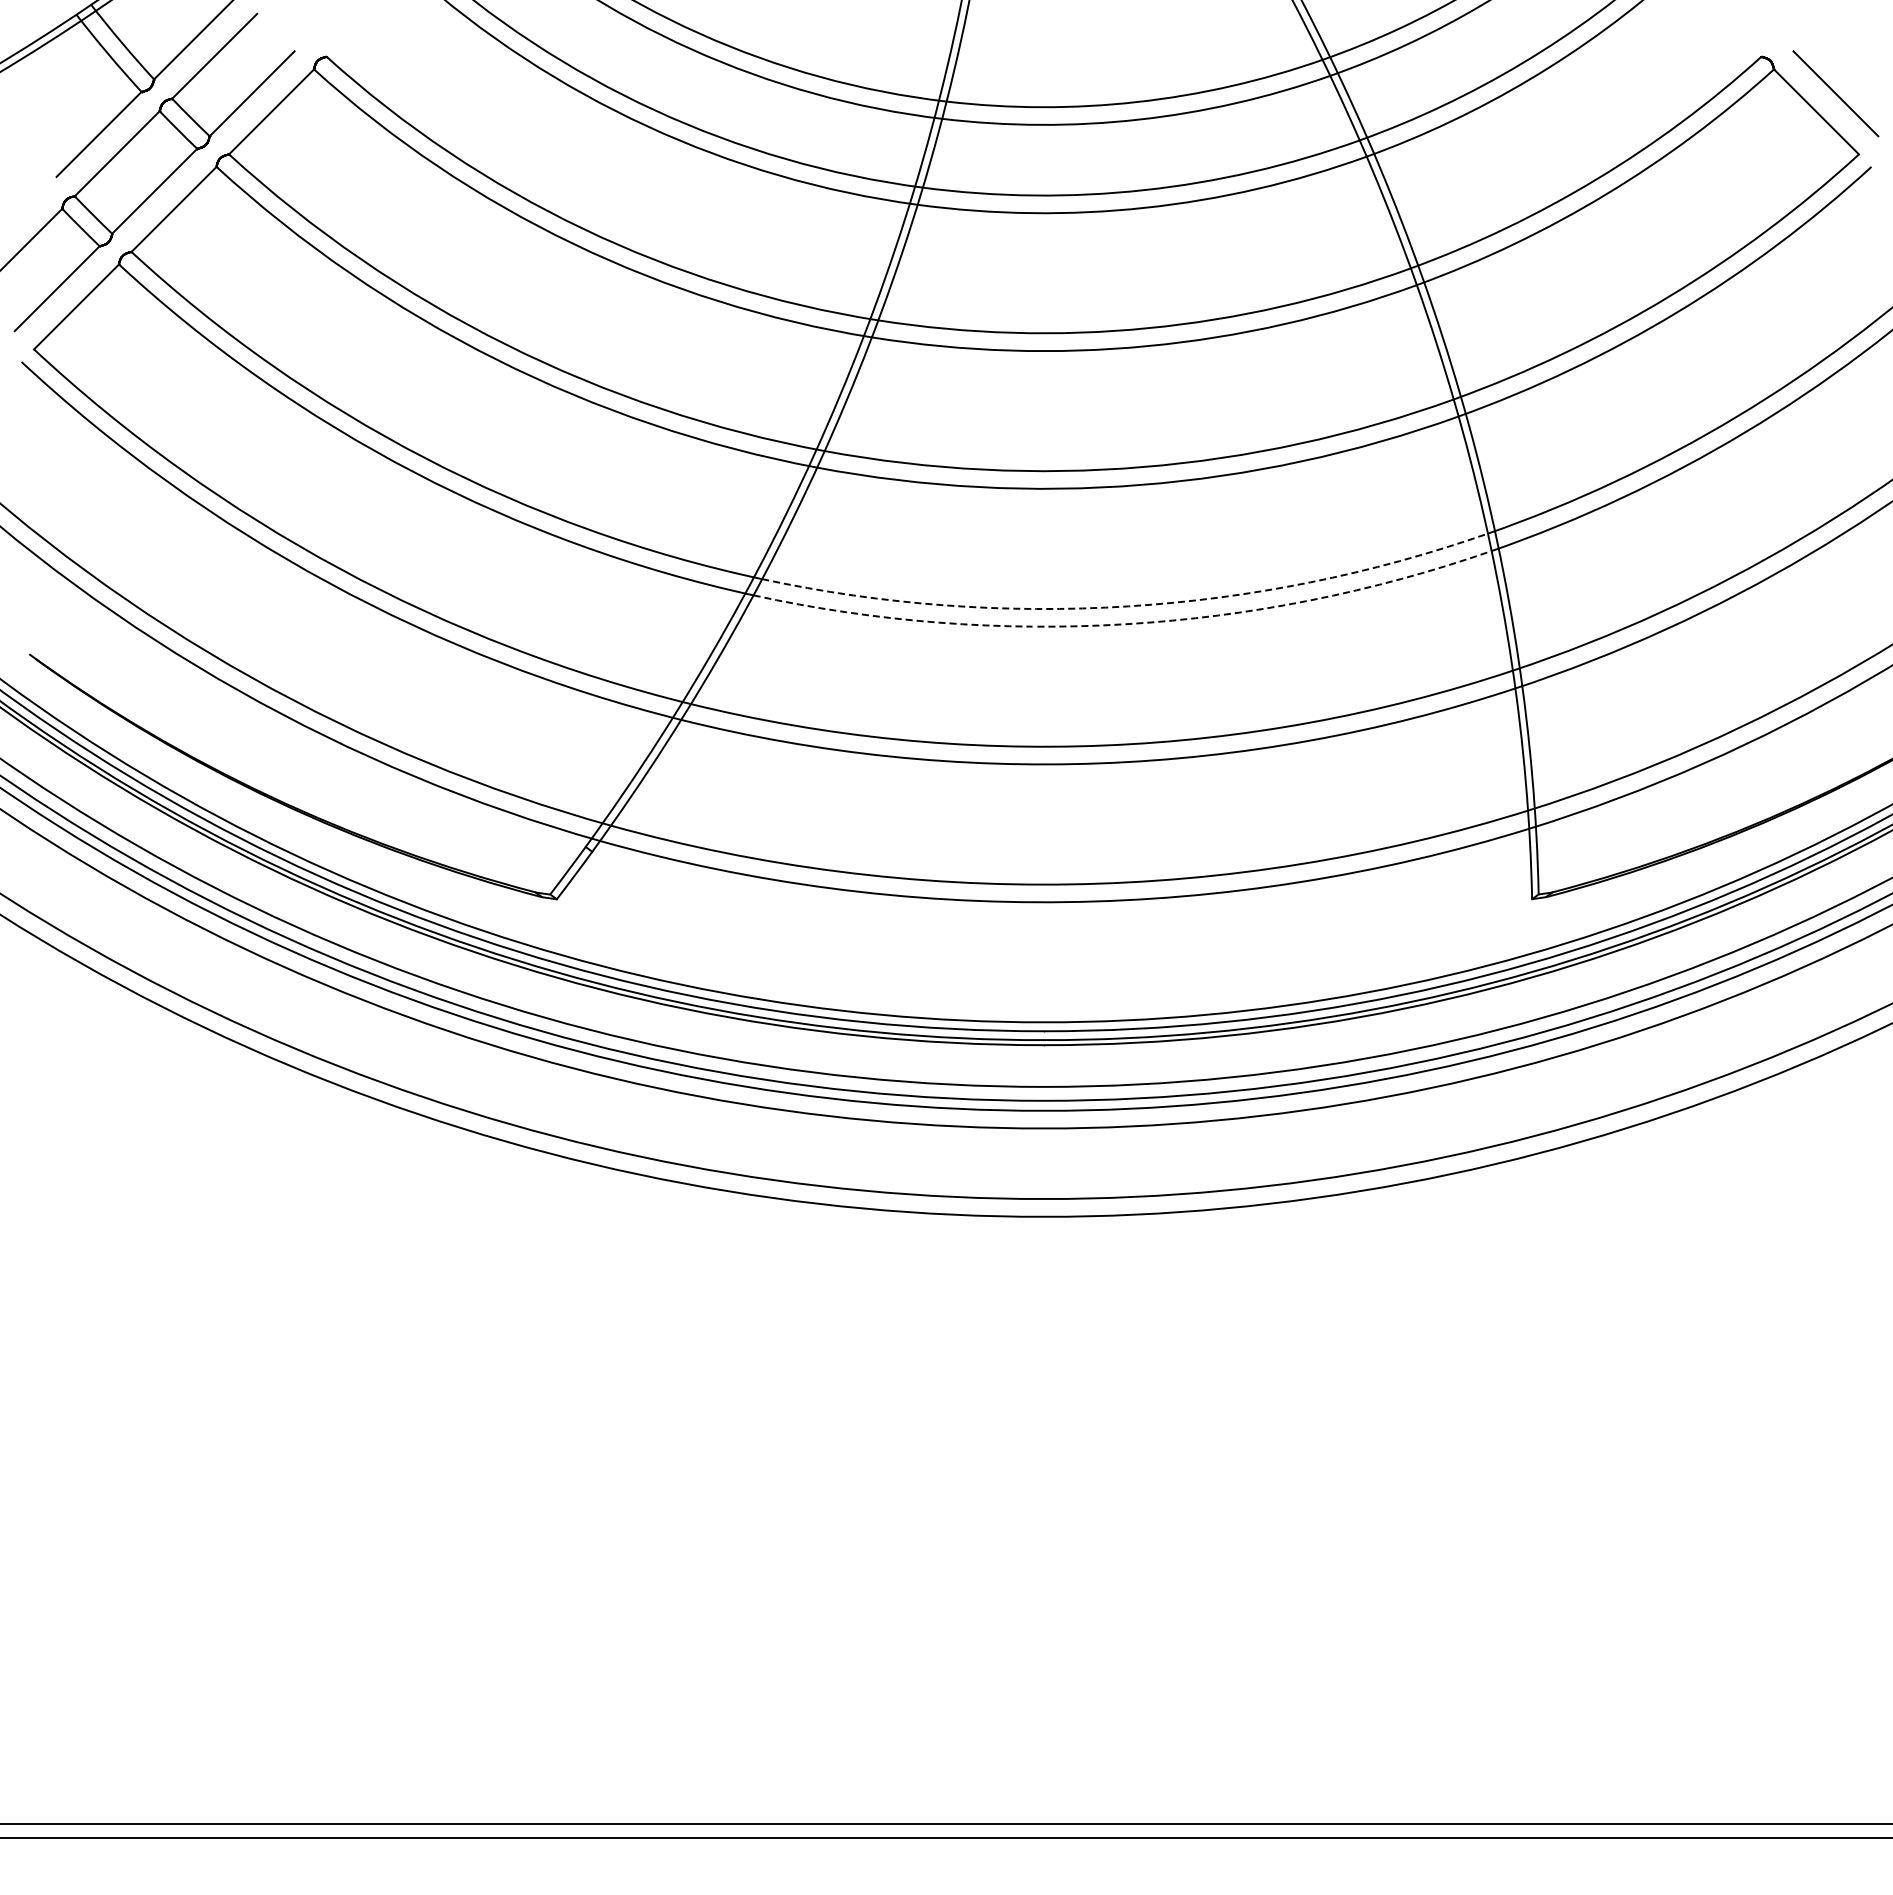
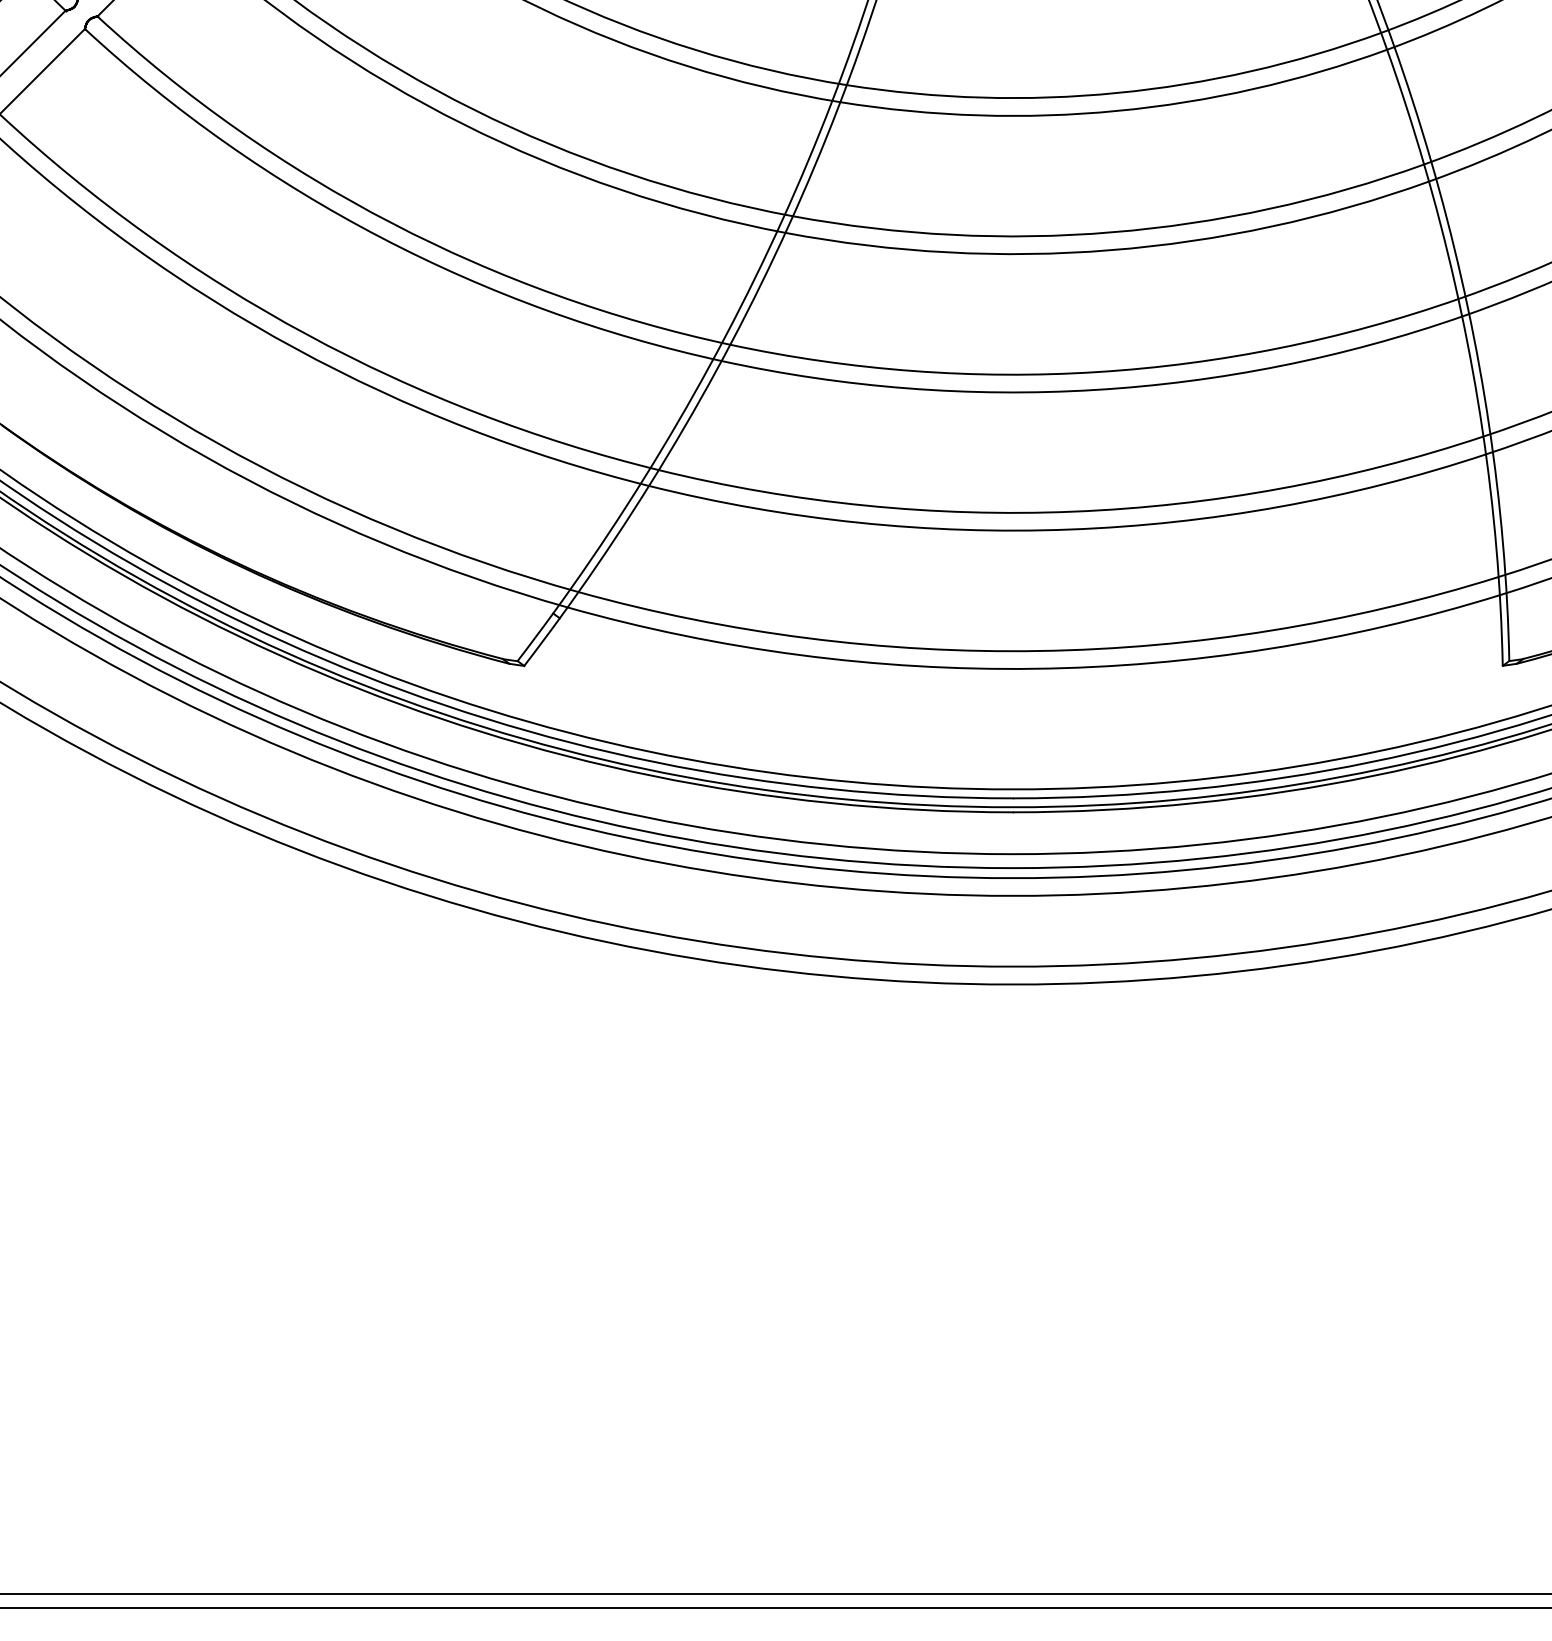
arc: (1128, 606) -> (1097, 372), dashed -> solid
arc: (1125, 624) -> (1094, 390), dashed -> solid

